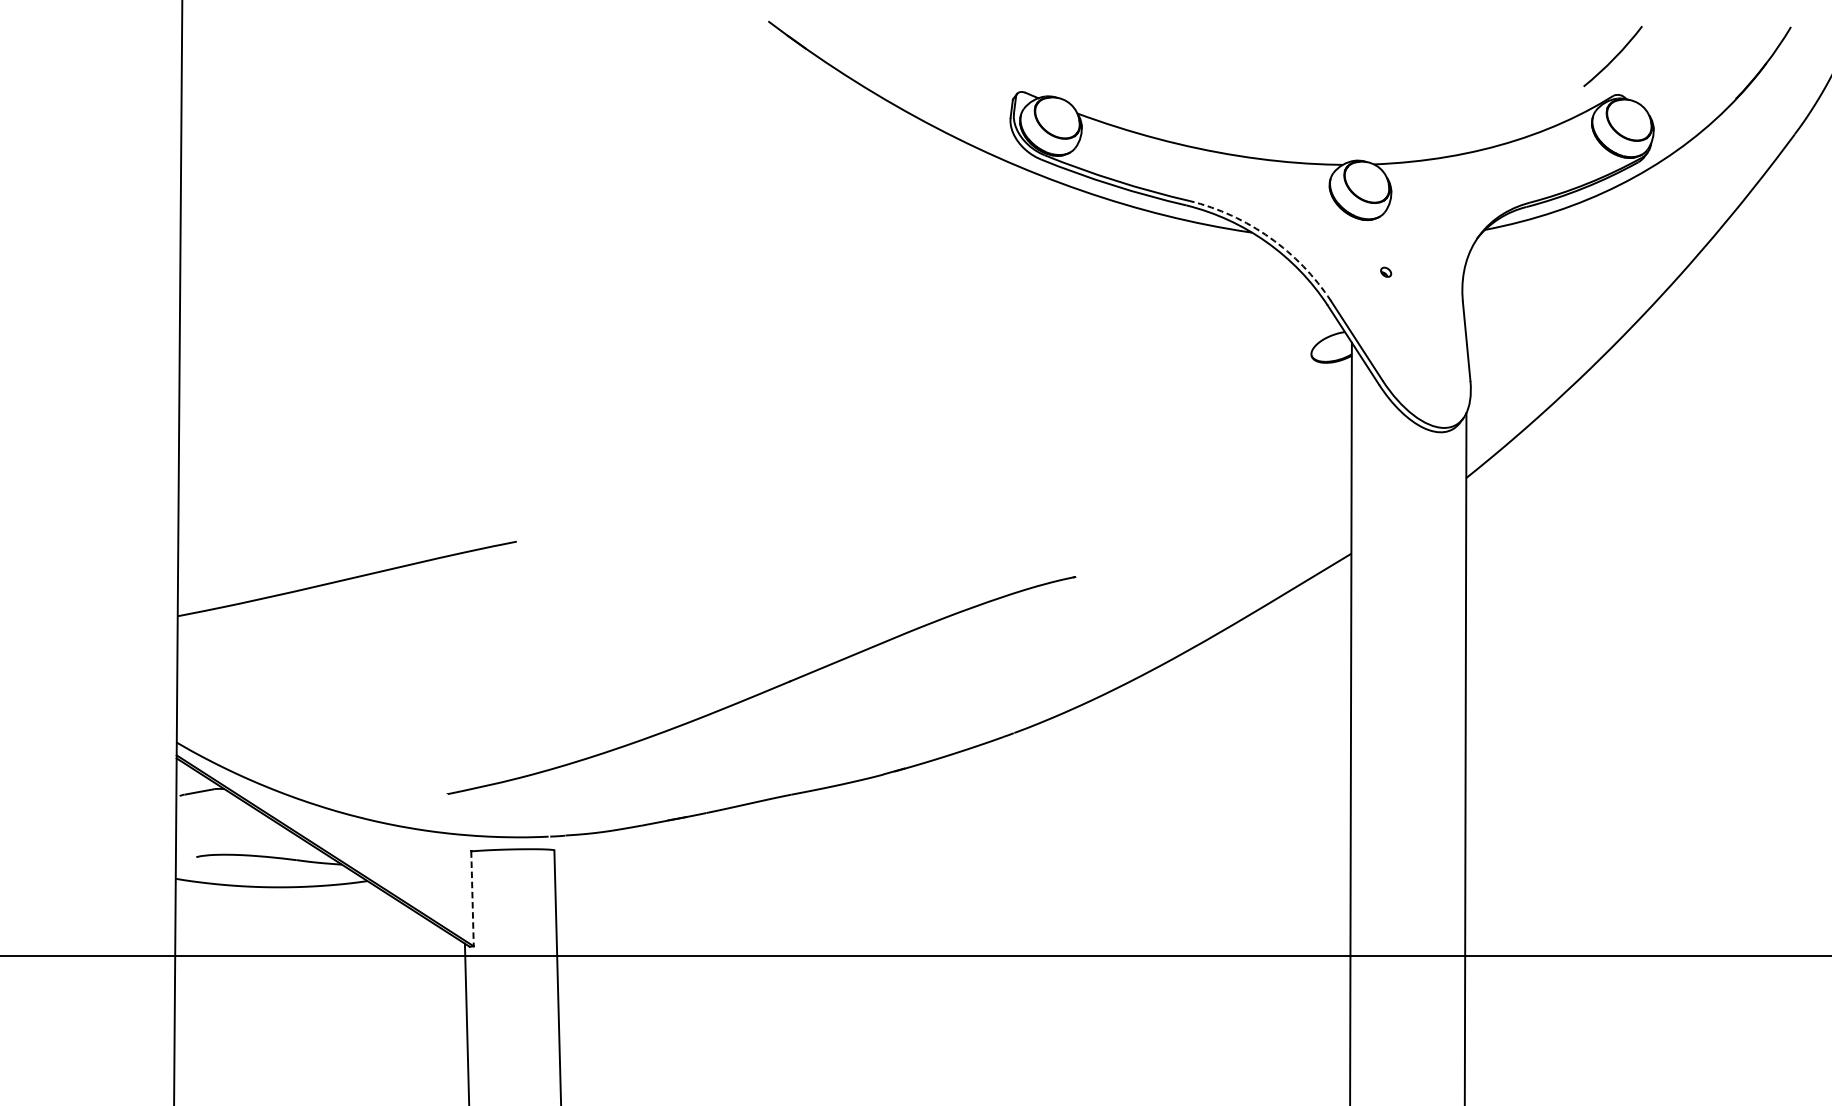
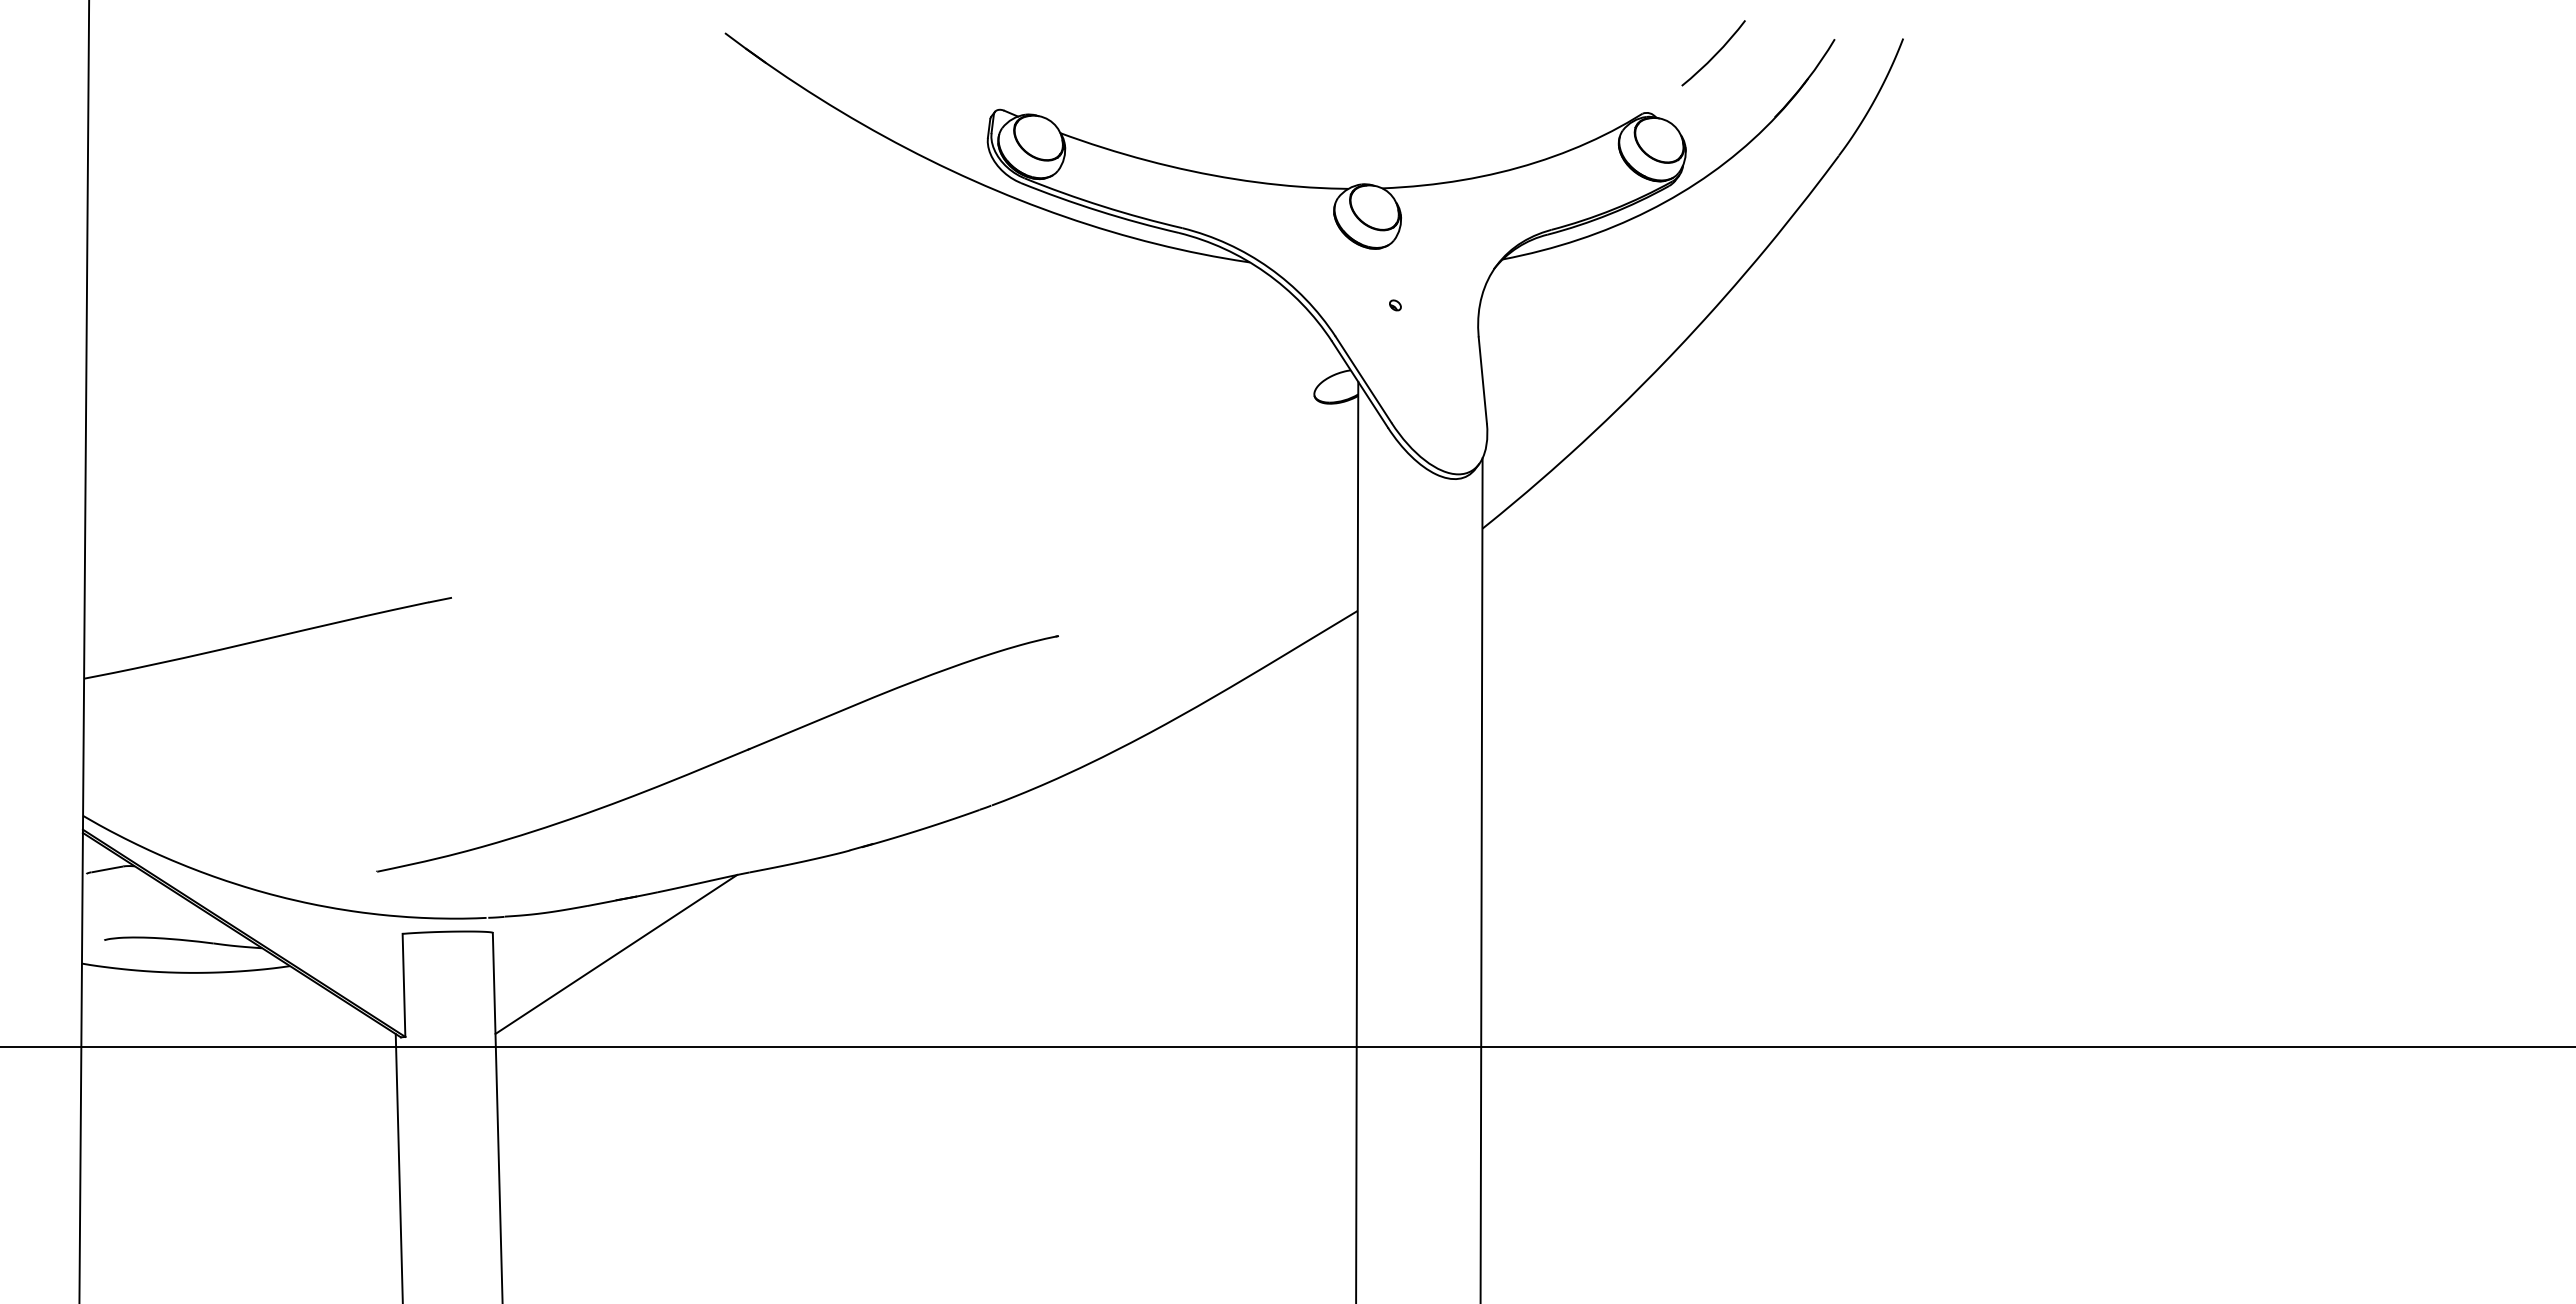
arc: (1613, 57) -> (1714, 54), moved
arc: (1270, 237) -> (1269, 267), dashed -> solid
line: (668, 869) -> (616, 953), added
line: (472, 898) -> (404, 985), dashed -> solid

